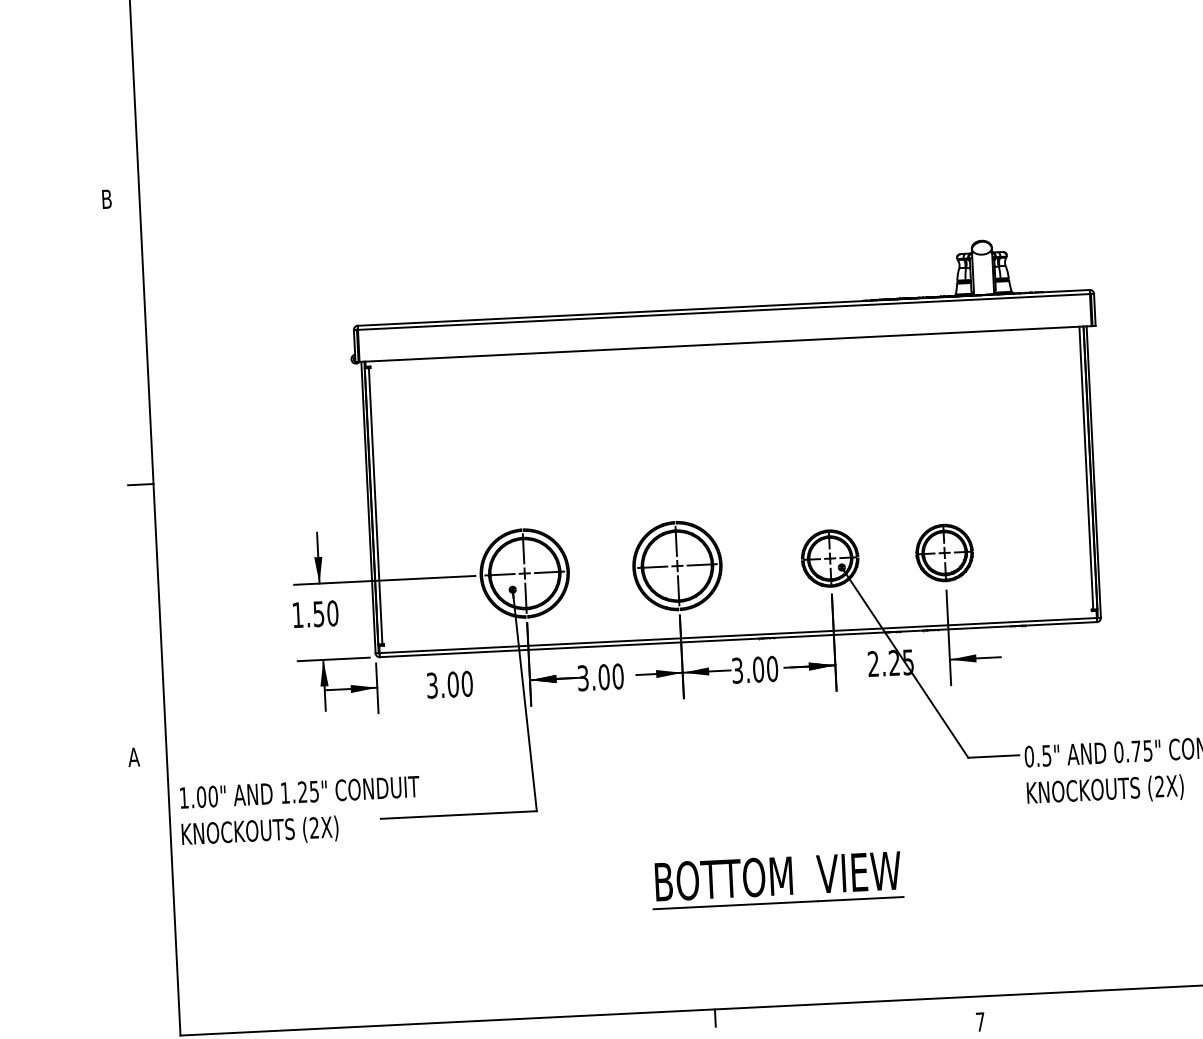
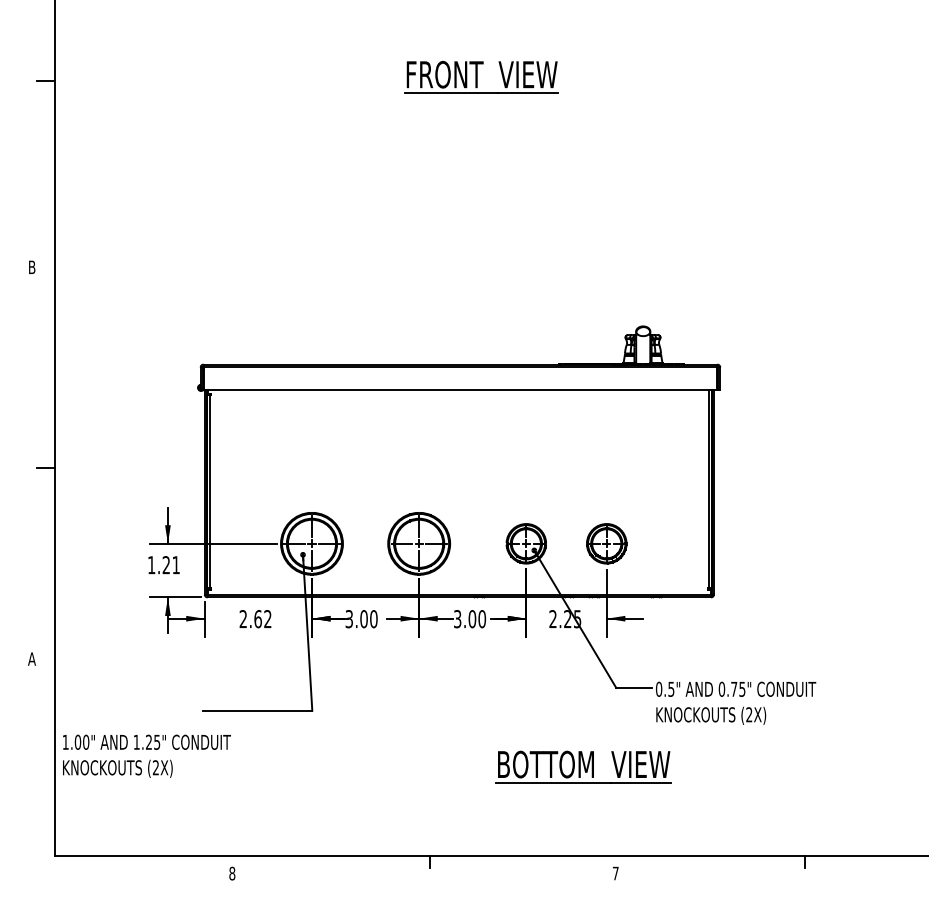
text: (326, 614) -> (171, 565), 1.50 -> 1.21
text: (449, 685) -> (255, 619), 3.00 -> 2.62
text: (300, 811) -> (146, 755), moved
part: (777, 879) -> (583, 766), moved

